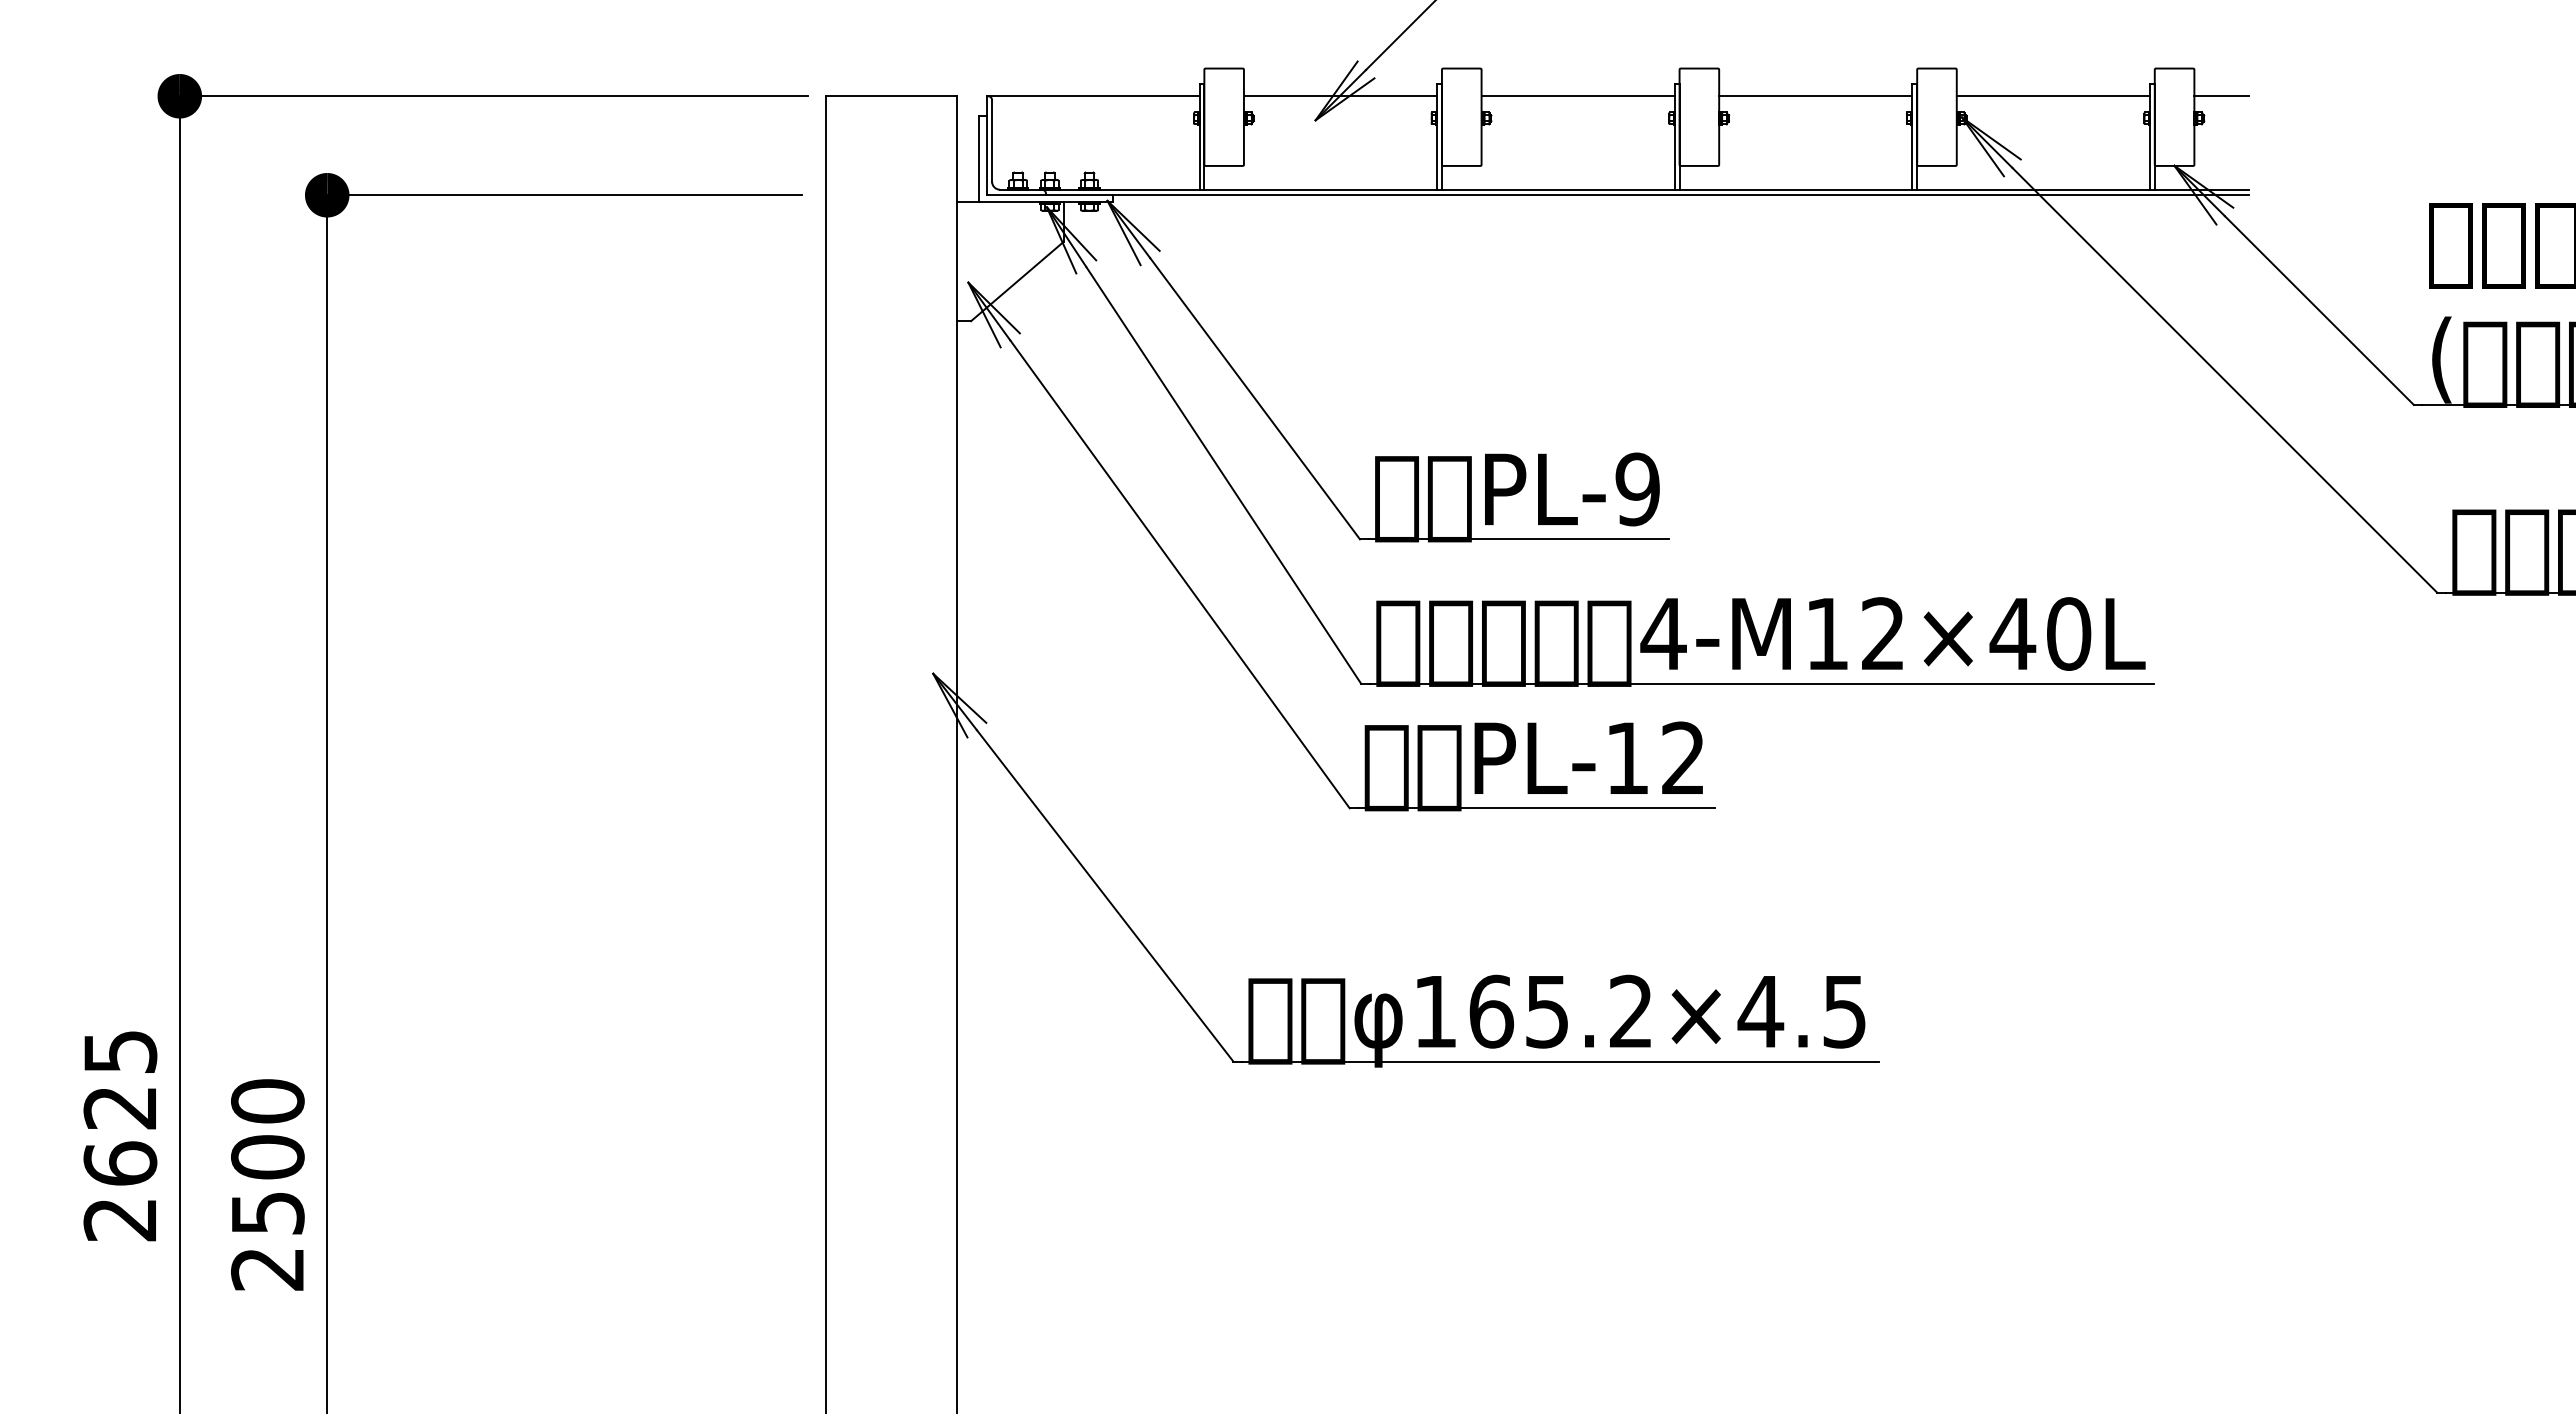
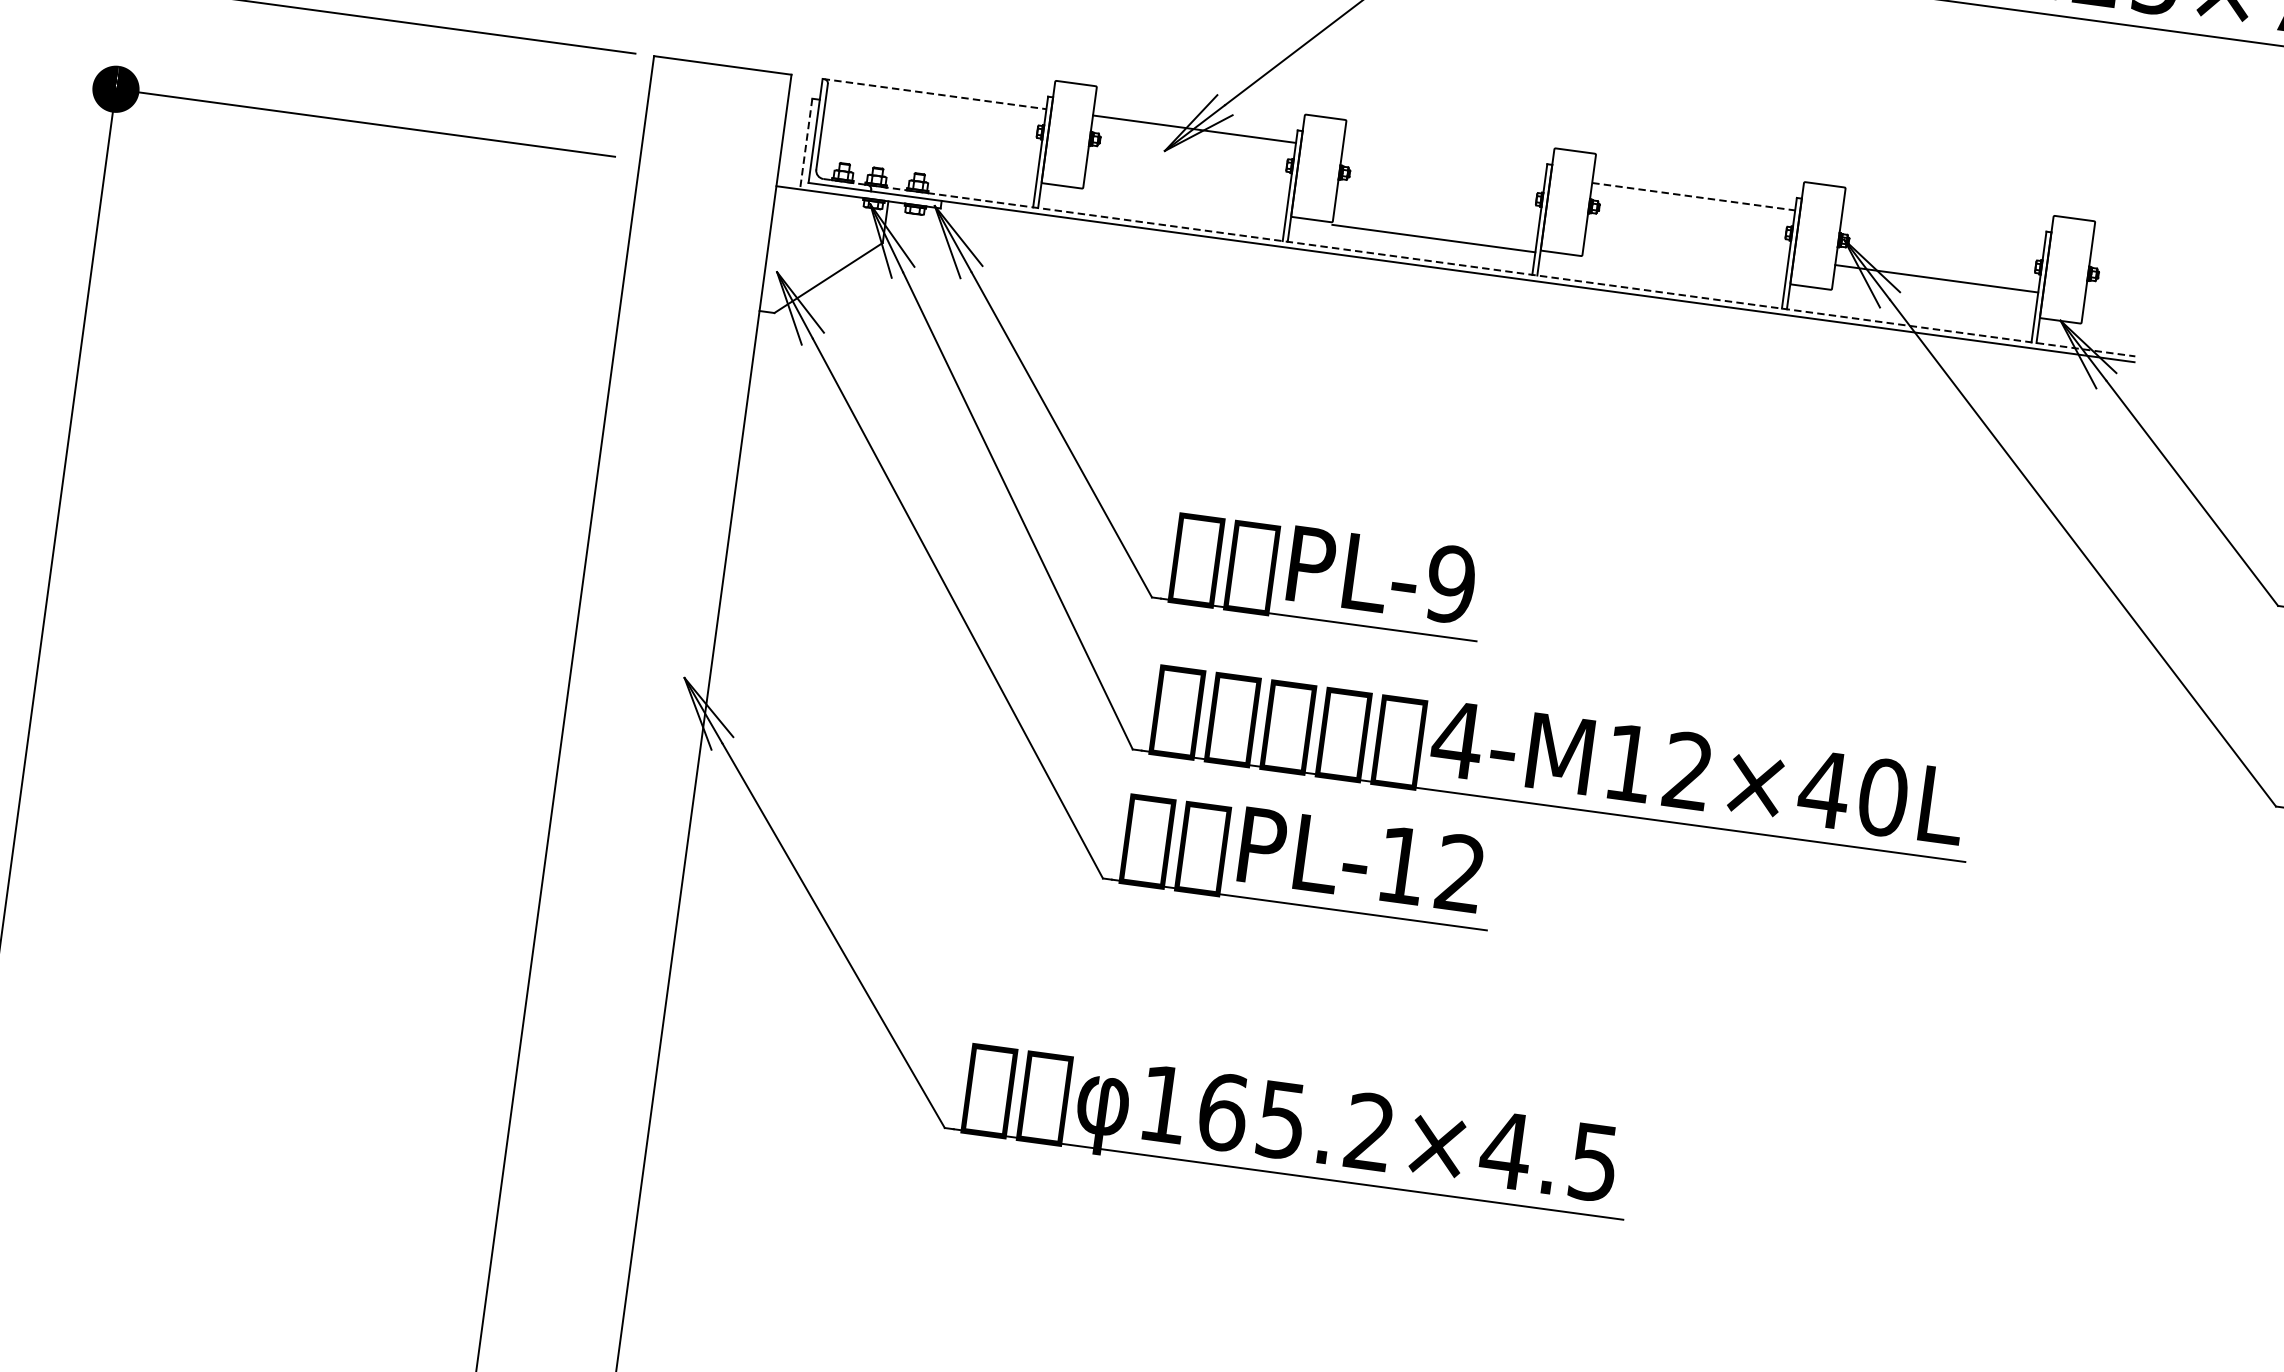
line: (1093, 96) -> (934, 94), solid -> dashed
line: (1577, 96) -> (1433, 238), moved
line: (1815, 96) -> (1693, 196), solid -> dashed
line: (2053, 96) -> (1936, 279), moved
line: (2221, 96) -> (2119, 254), removed
line: (979, 159) -> (806, 144), solid -> dashed
line: (1624, 189) -> (1479, 267), solid -> dashed

